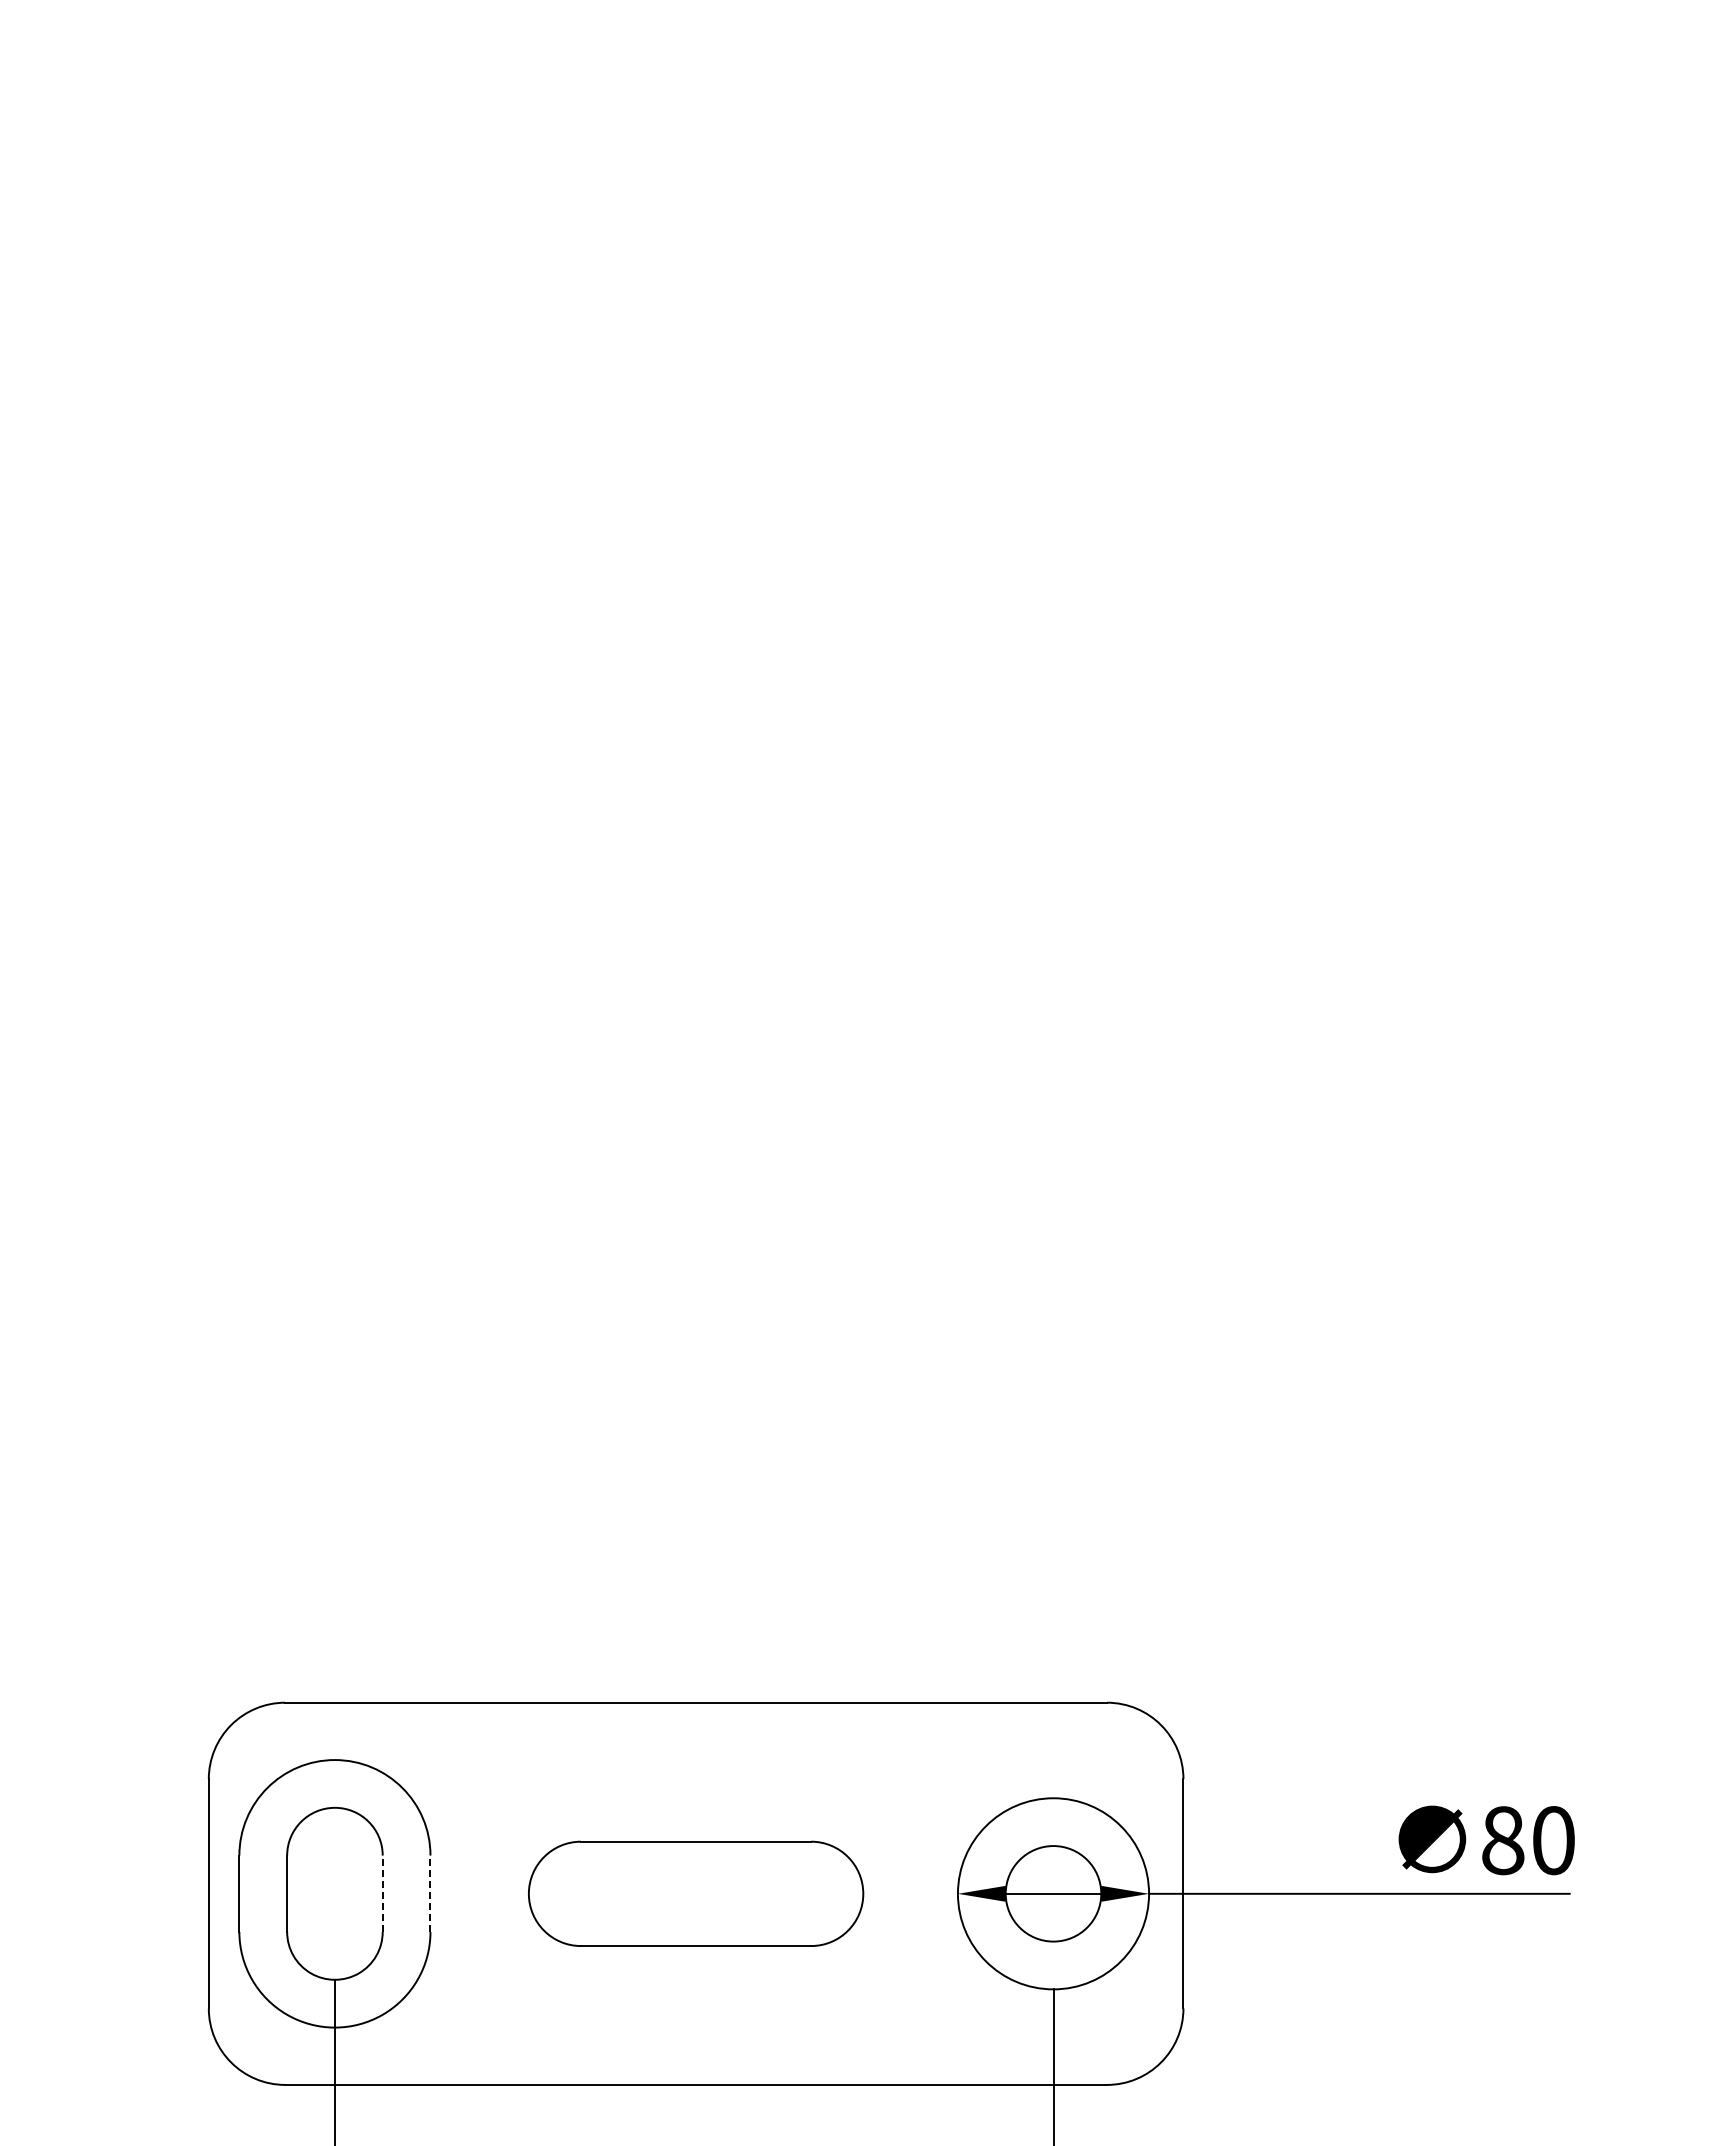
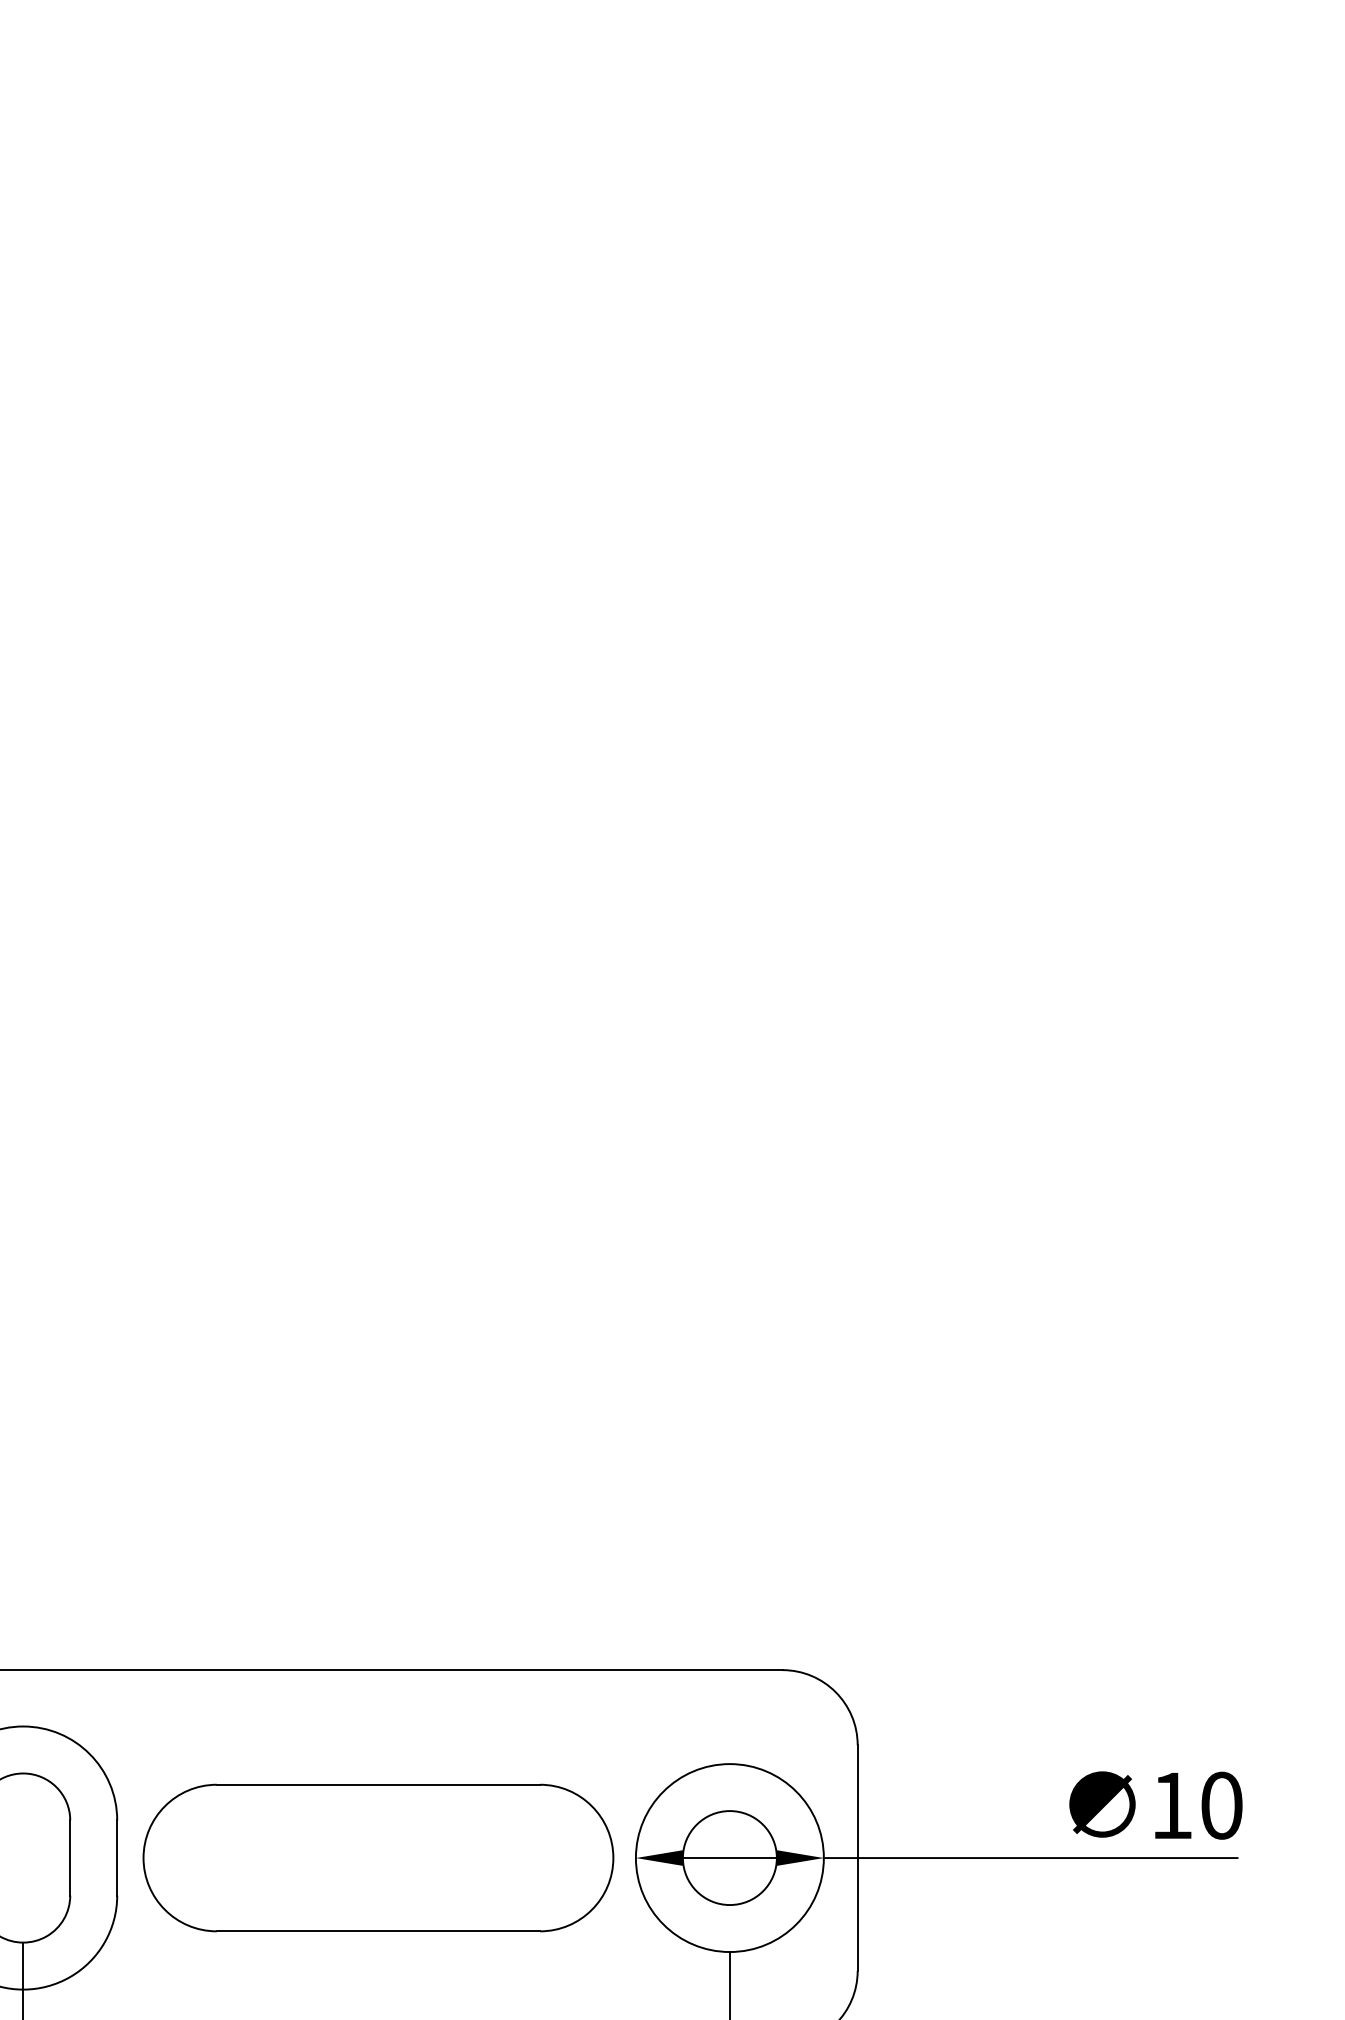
text: (1503, 1840) -> (1172, 1805), 80 -> 10
line: (382, 1893) -> (70, 1857), dashed -> solid
line: (430, 1893) -> (117, 1857), dashed -> solid
part: (695, 1893) -> (377, 1857), size x1.43

